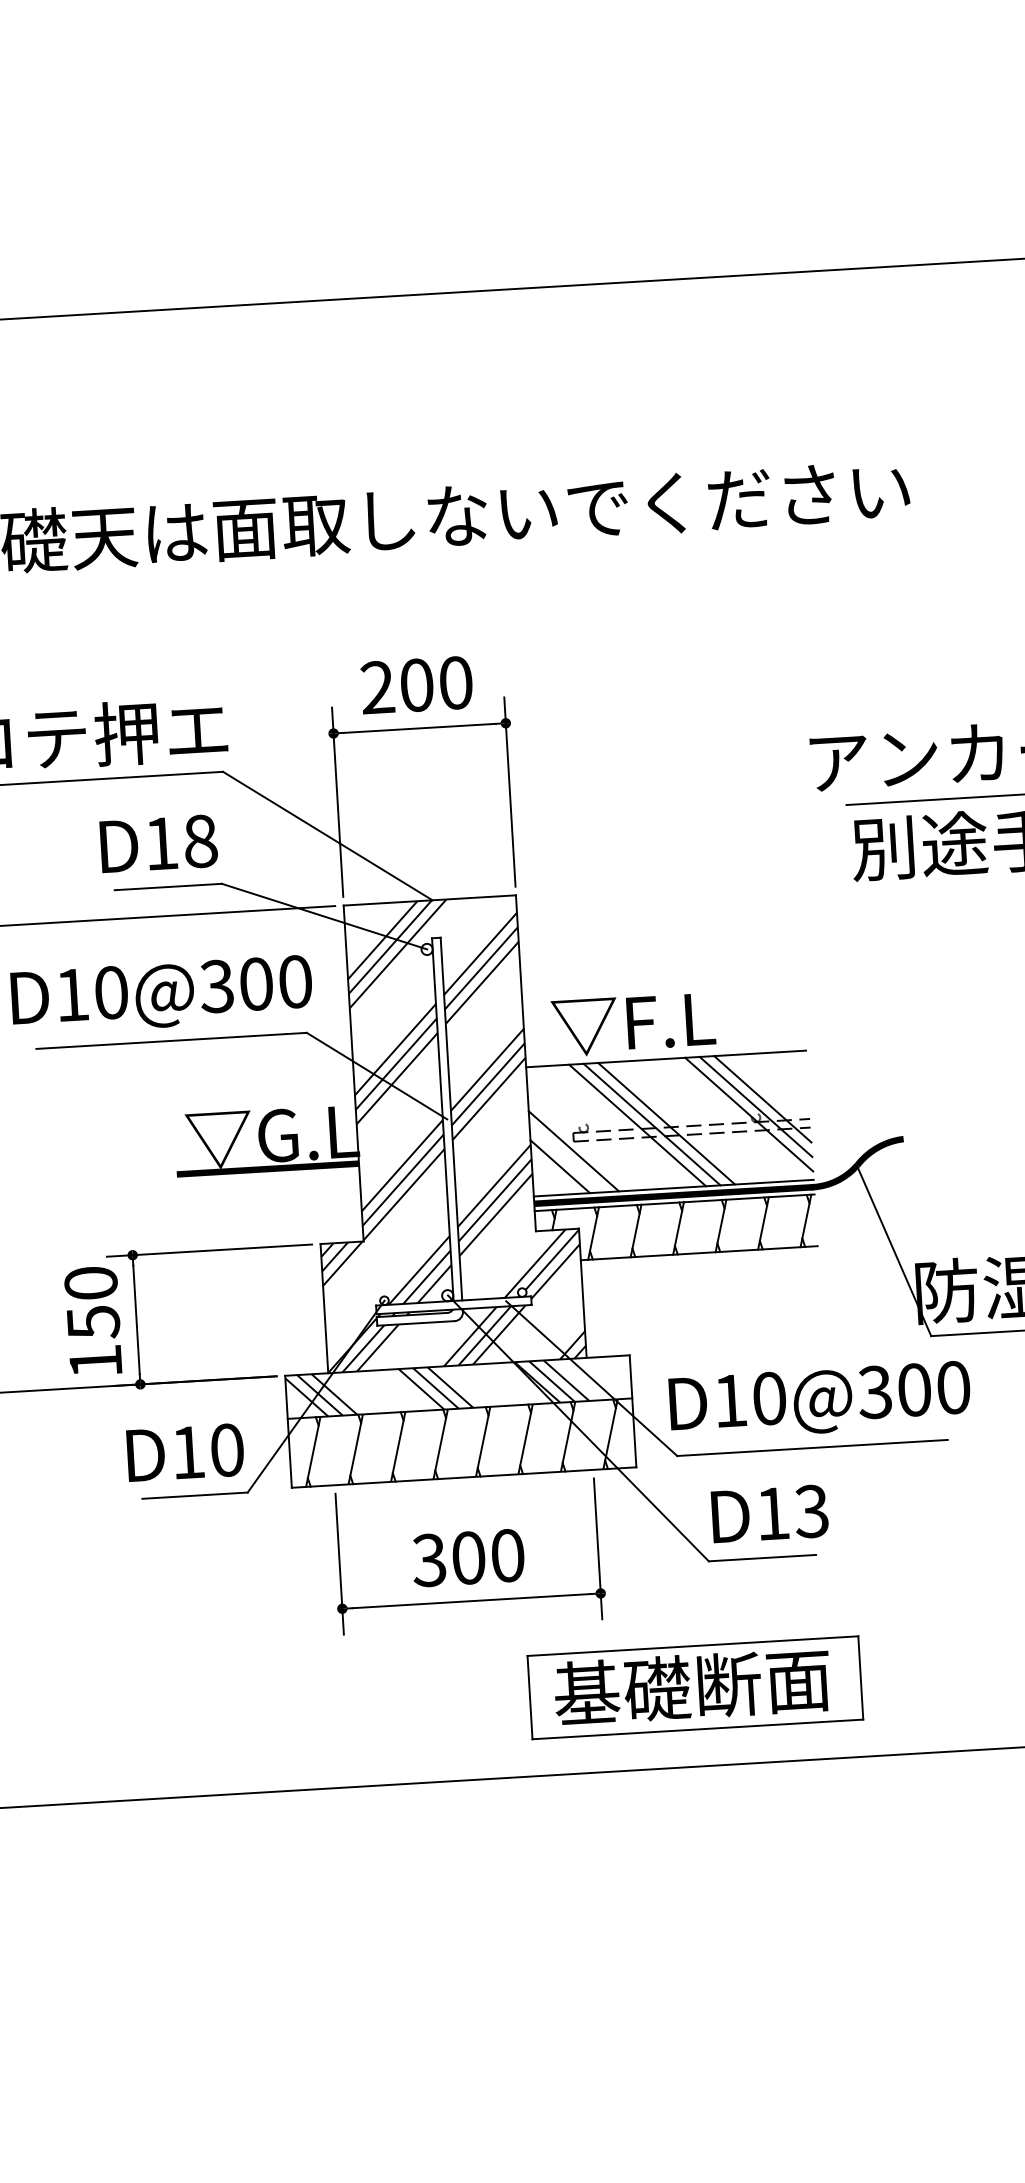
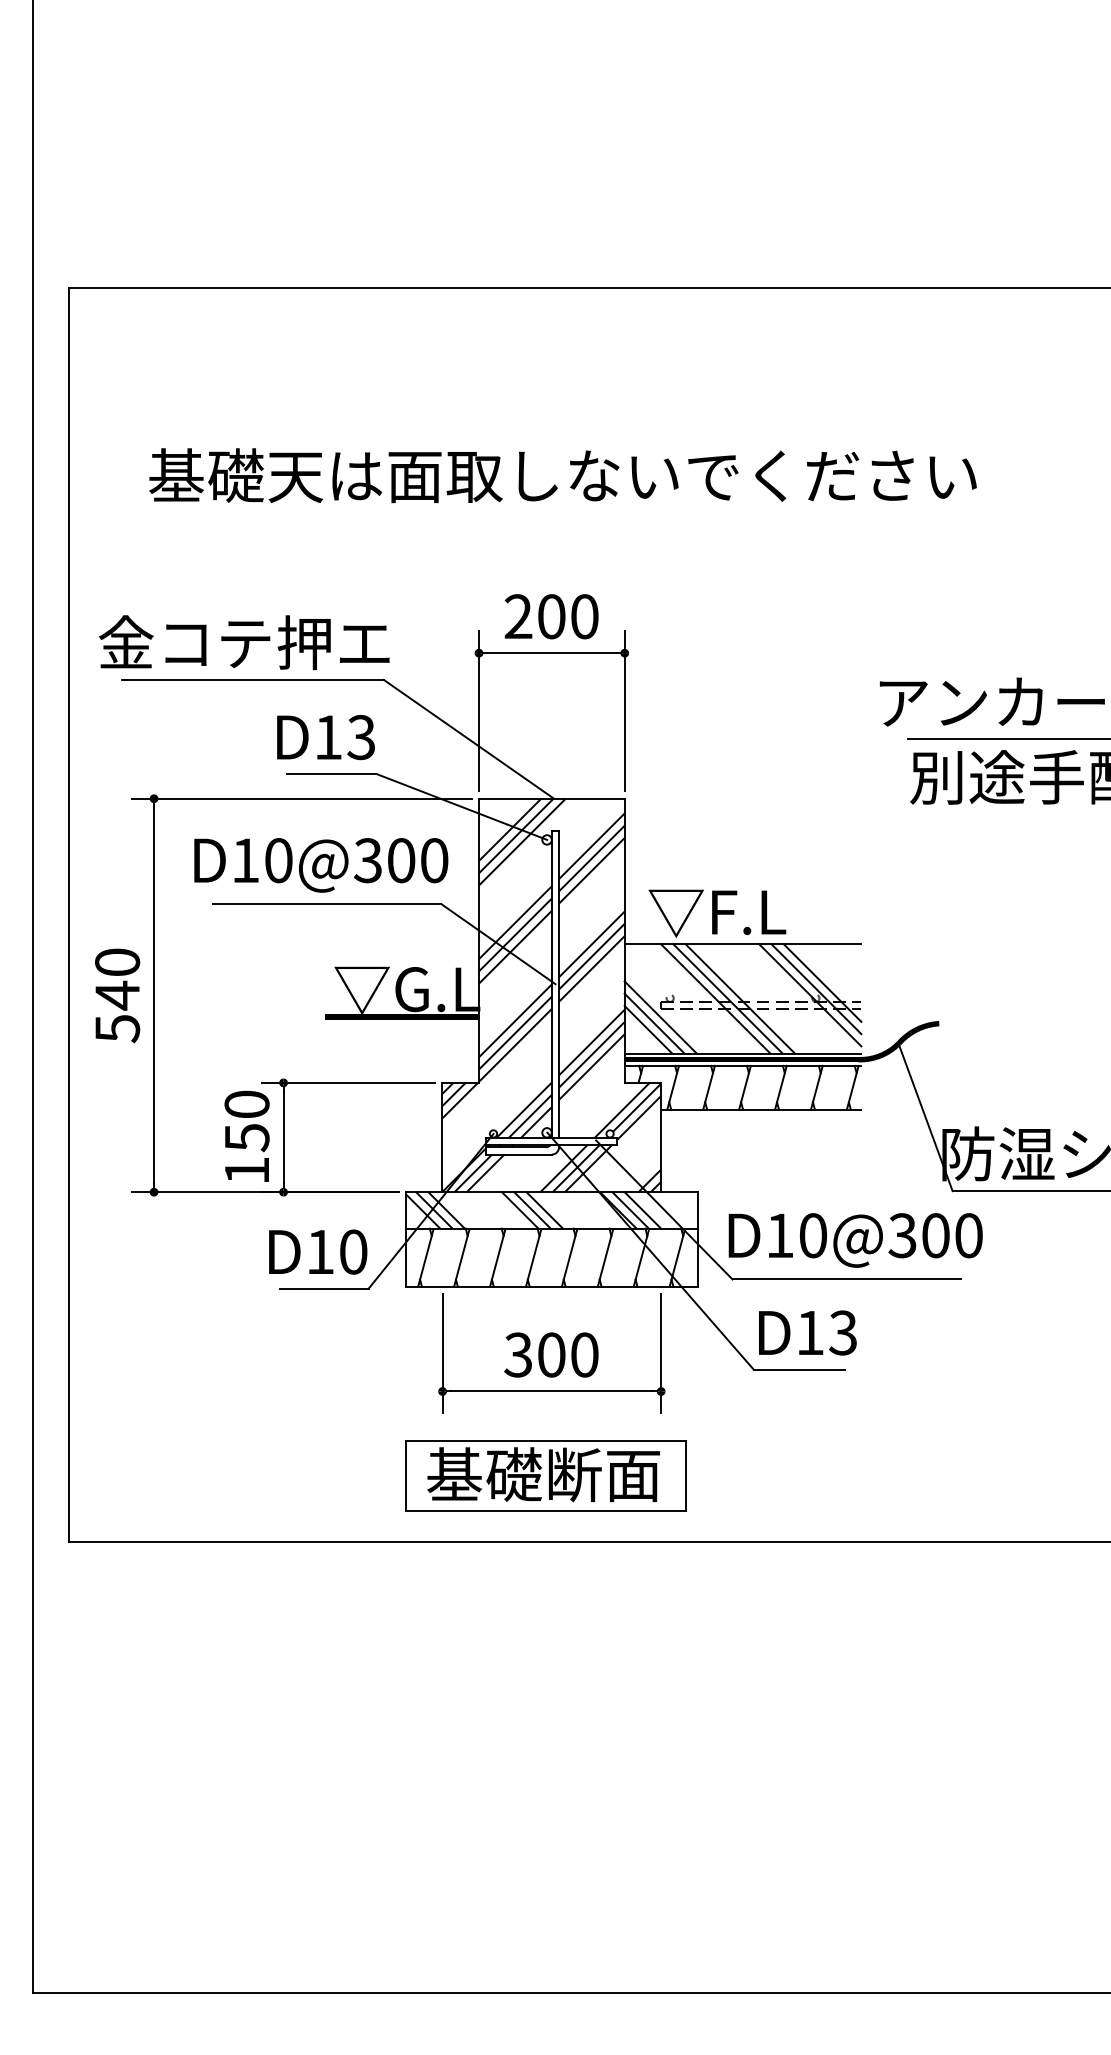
text: (200, 841) -> (361, 737), D18 -> D13
line: (567, 1158) -> (654, 1023), added
part: (694, 1687) -> (545, 1475), moved

